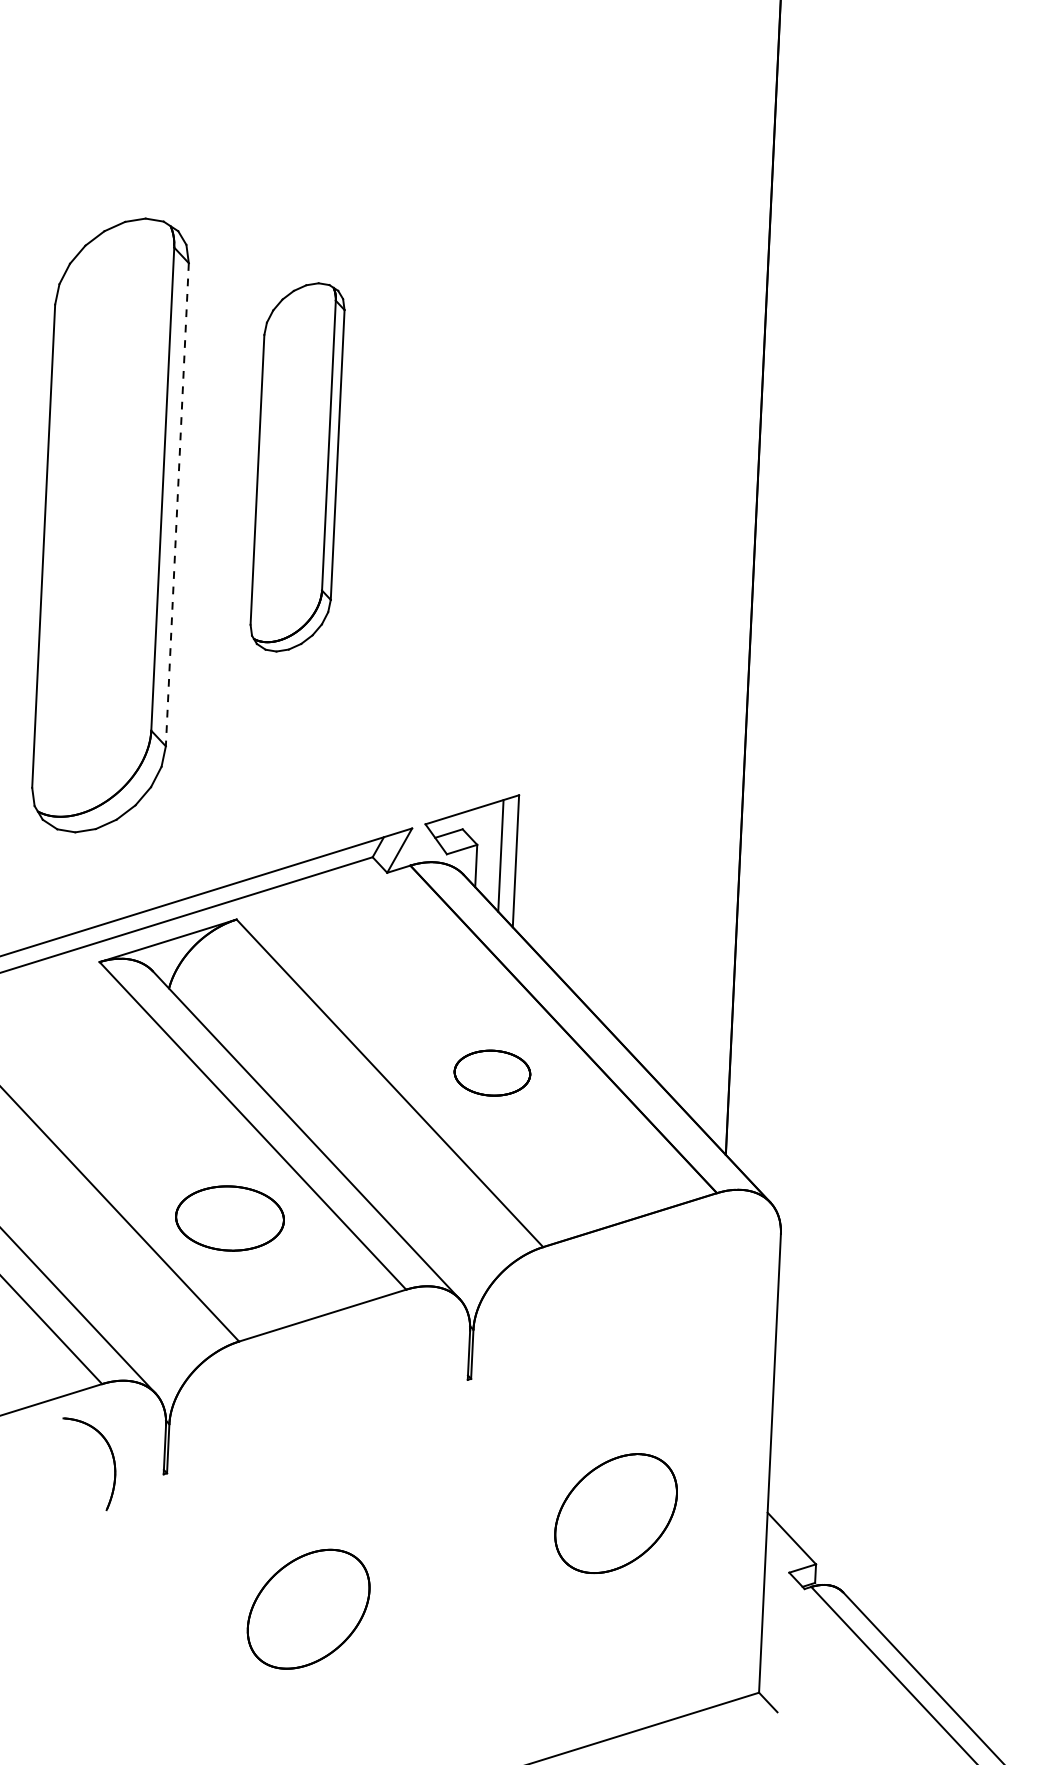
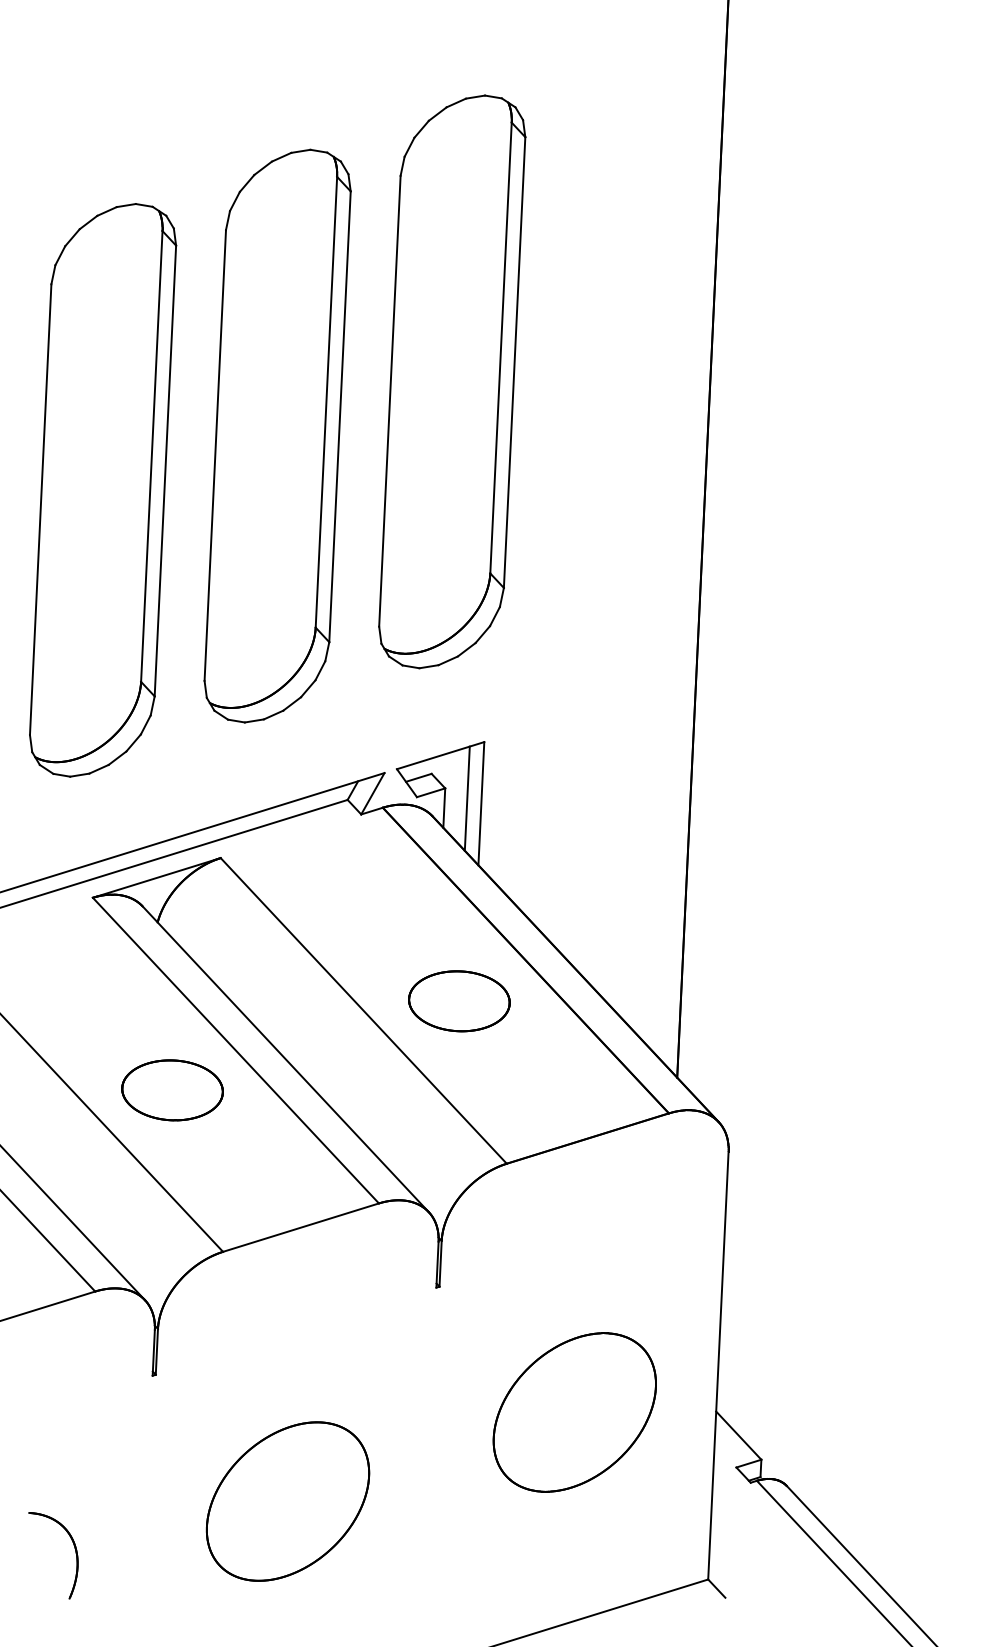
part: (484, 409) -> (452, 382), added
part: (297, 467) -> (277, 436), size x1.67
line: (177, 504) -> (165, 470), dashed -> solid
part: (492, 1073) -> (459, 1001), size x1.43
part: (229, 1218) -> (172, 1090), moved
part: (112, 1458) -> (75, 1550), moved
part: (615, 1513) -> (574, 1412), size x1.43
part: (308, 1609) -> (287, 1501), size x1.43

